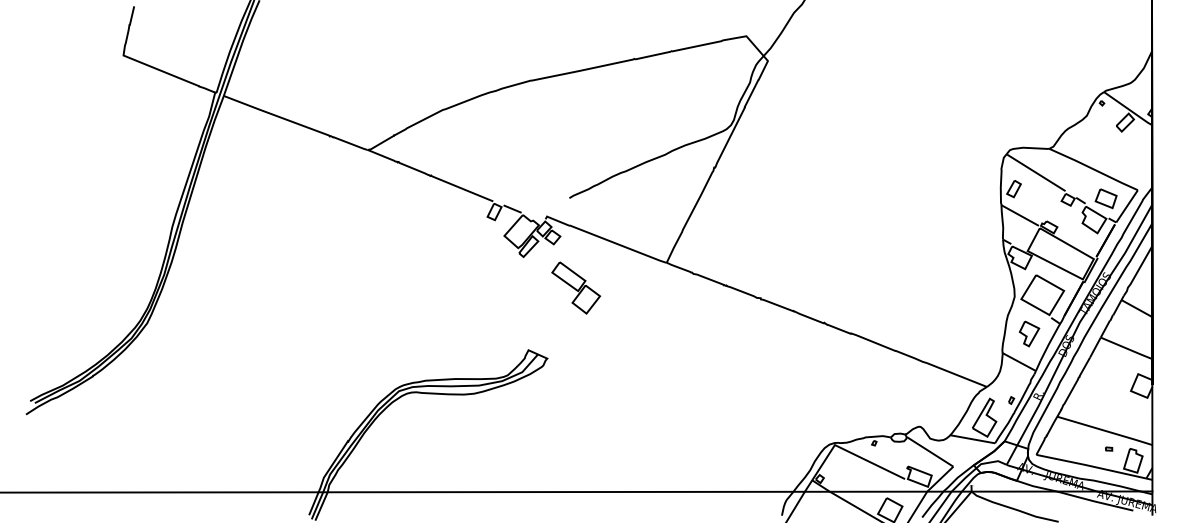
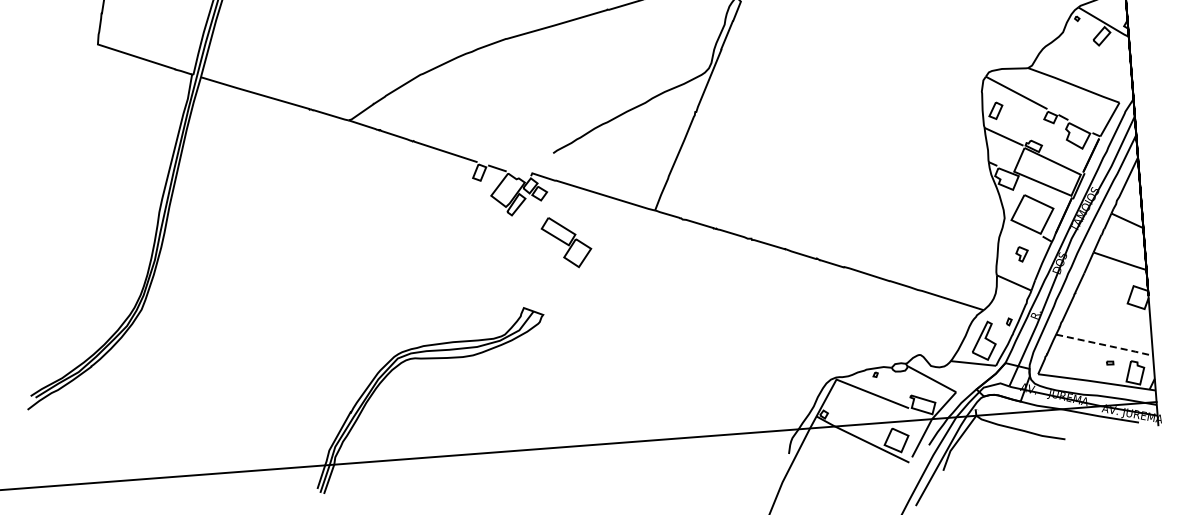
part: (1105, 198) -> (1087, 113), removed
part: (1029, 333) -> (1022, 253), size x0.6
line: (1106, 431) -> (1106, 345), solid -> dashed

